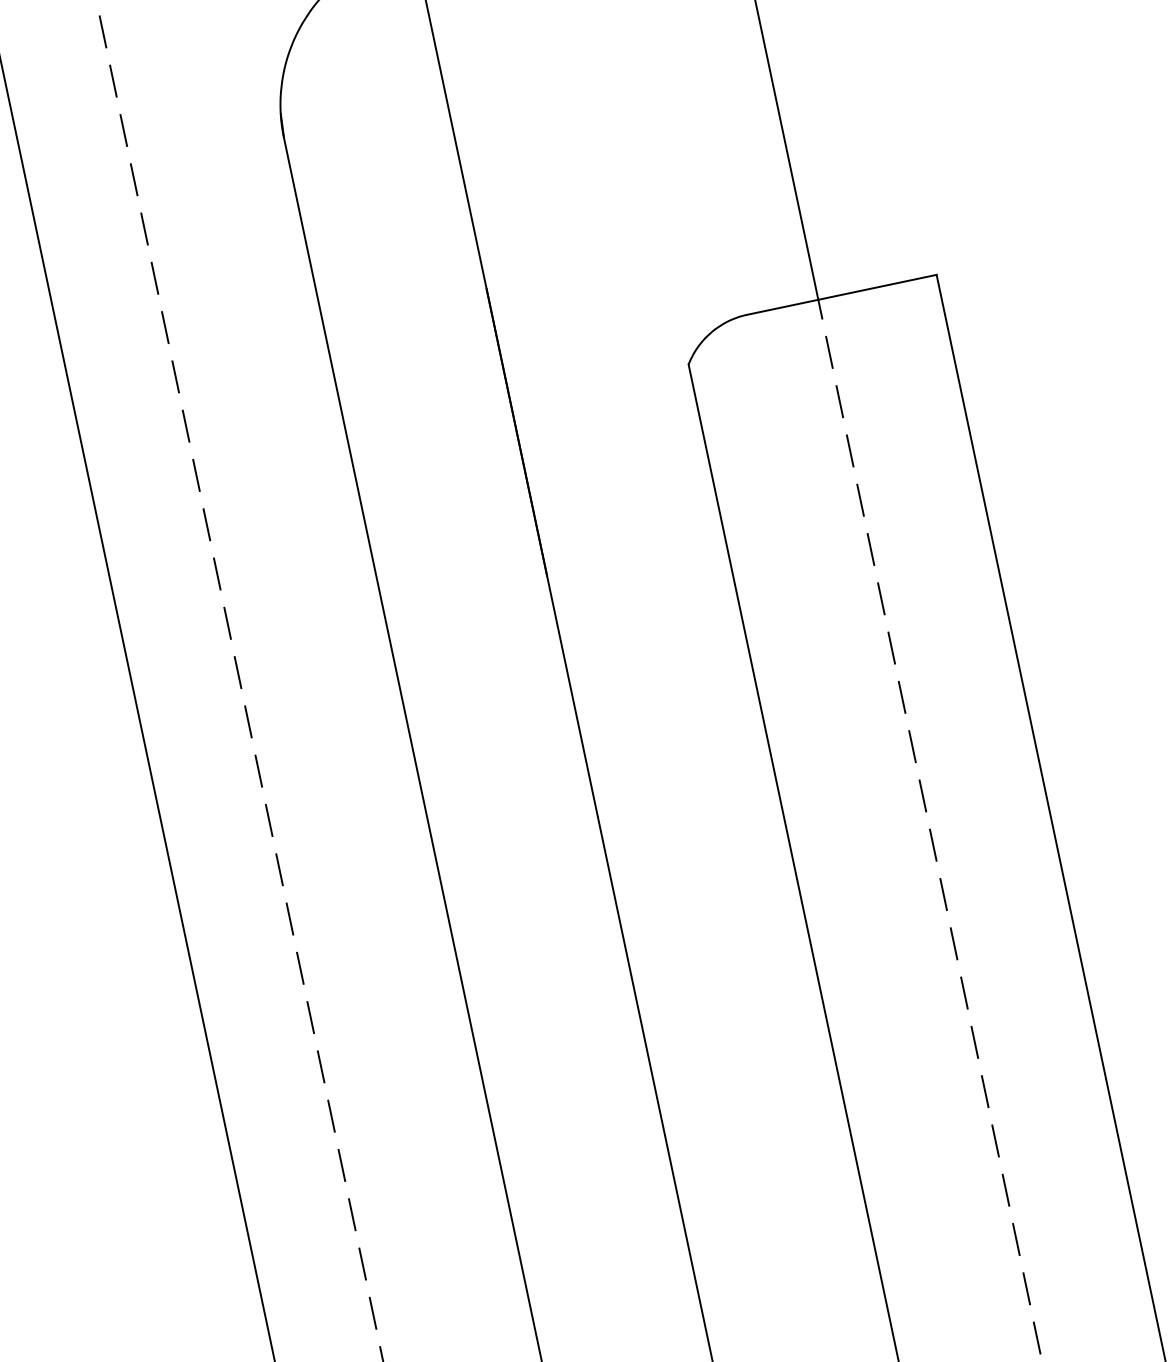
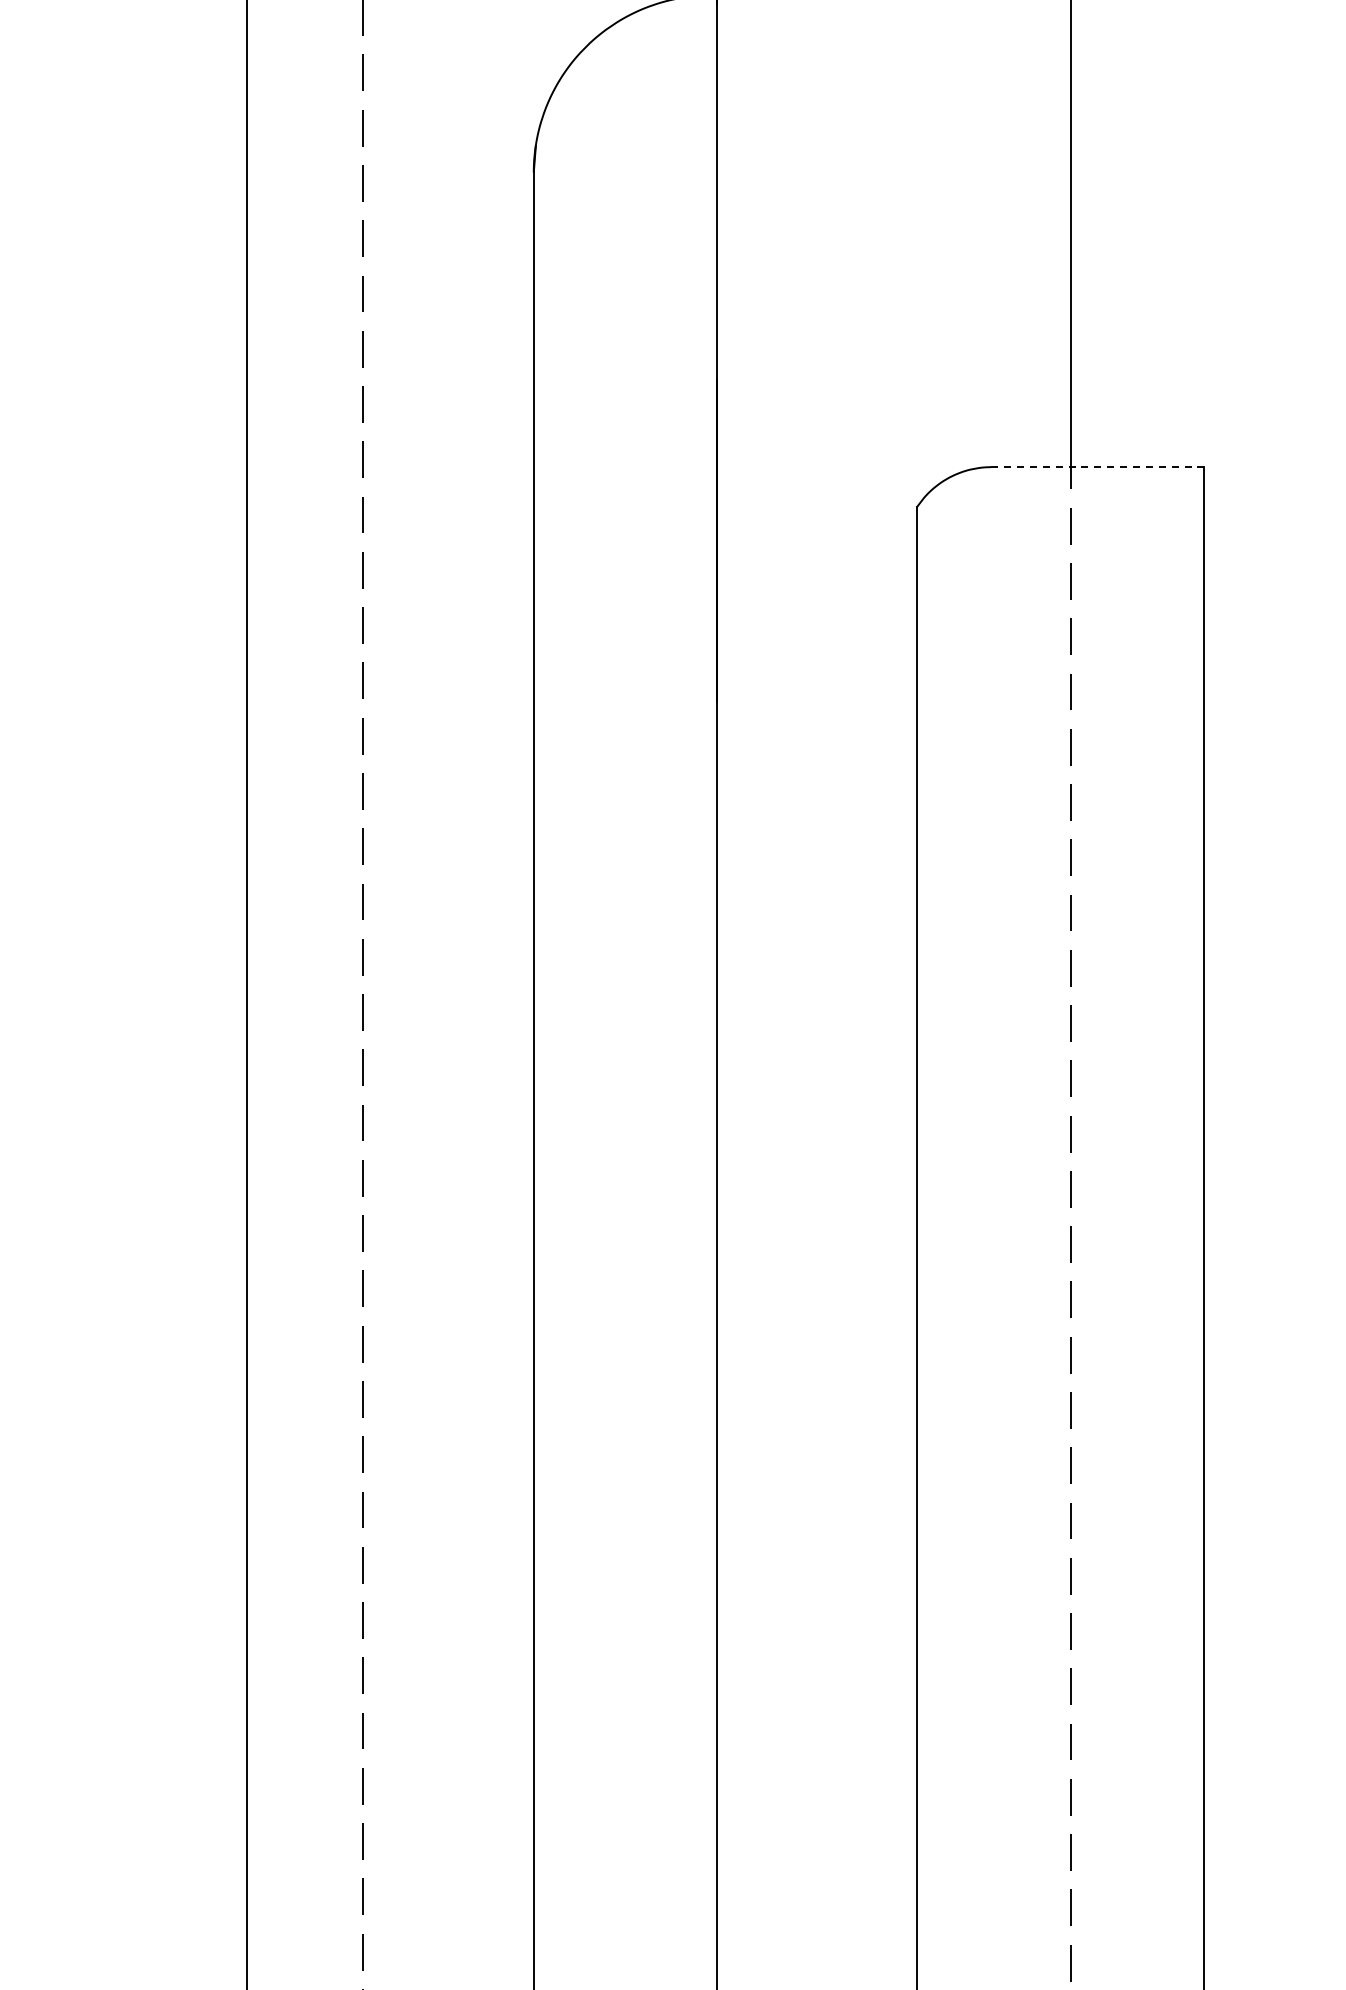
line: (842, 295) -> (1097, 467), solid -> dashed

